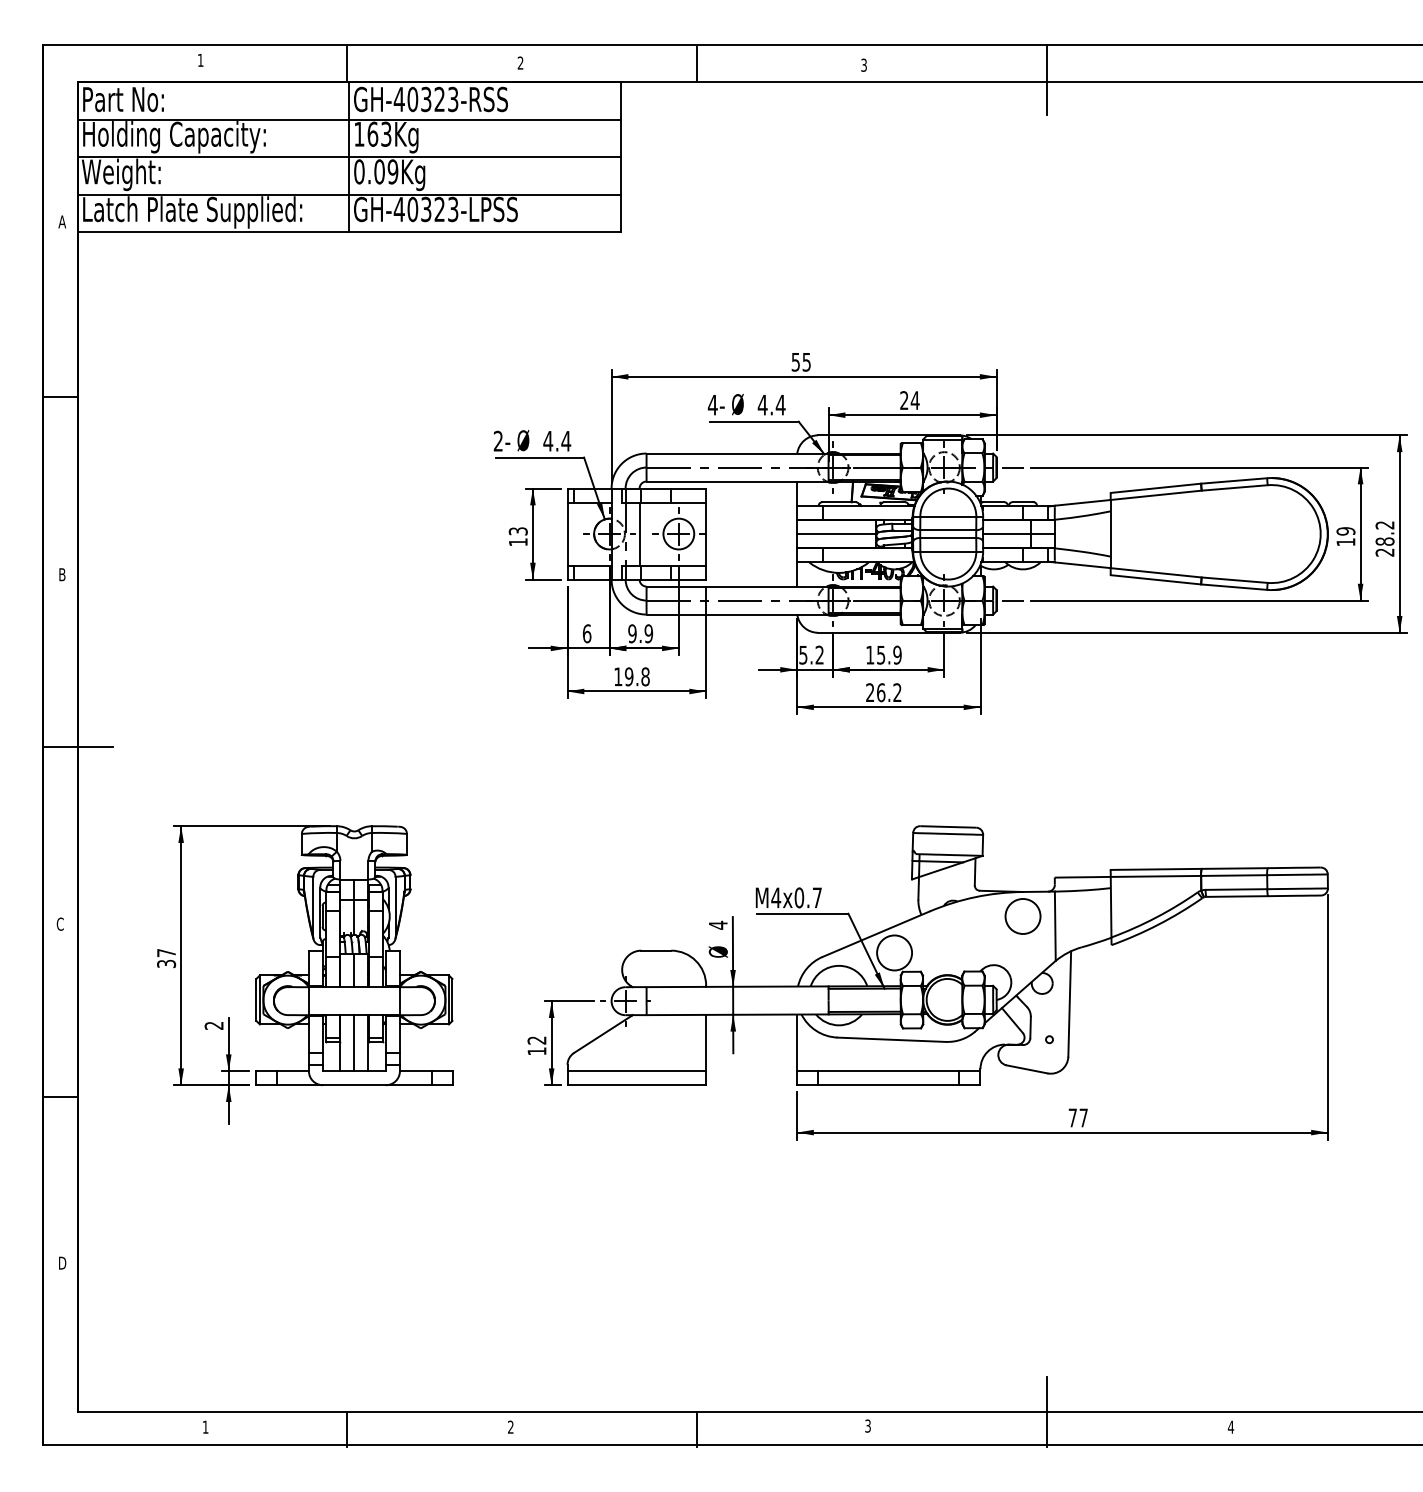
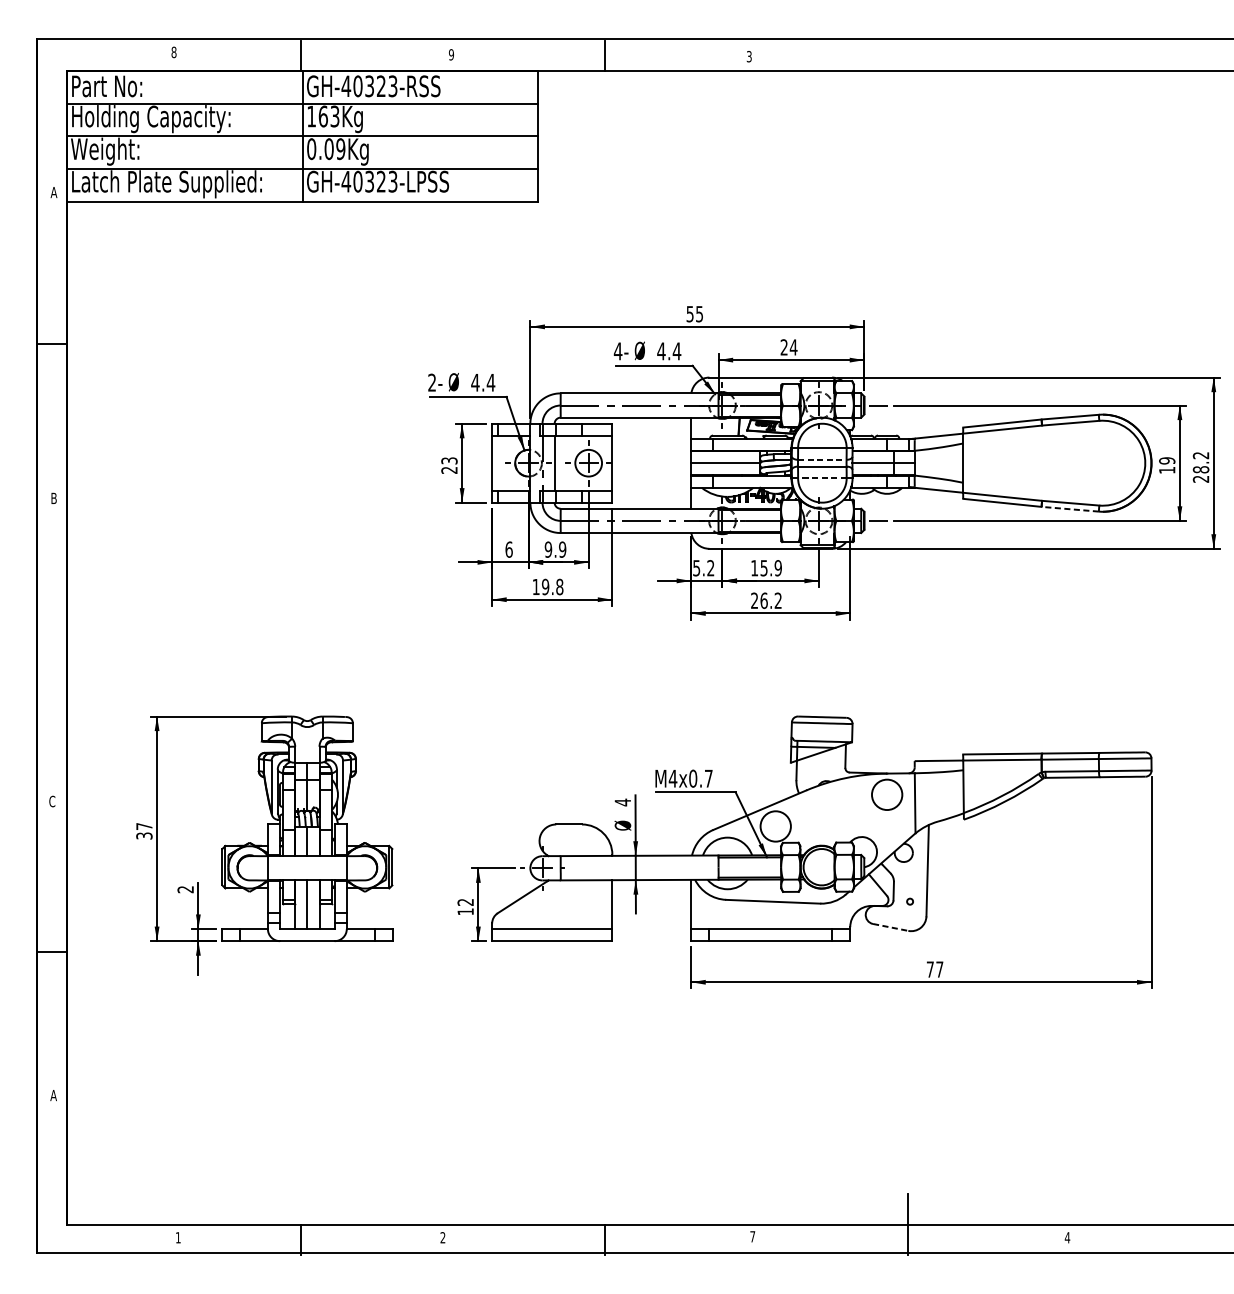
text: (200, 59) -> (173, 51), 1 -> 8
text: (520, 62) -> (451, 54), 2 -> 9
line: (1047, 79) -> (908, 69), removed
line: (948, 530) -> (822, 460), solid -> dashed
text: (517, 542) -> (448, 470), 13 -> 23
line: (948, 551) -> (822, 478), solid -> dashed
line: (1233, 587) -> (1069, 509), solid -> dashed
line: (77, 747) -> (67, 648), removed
line: (1027, 1069) -> (891, 927), solid -> dashed
text: (62, 1262) -> (54, 1094), D -> A
text: (867, 1425) -> (752, 1236), 3 -> 7

